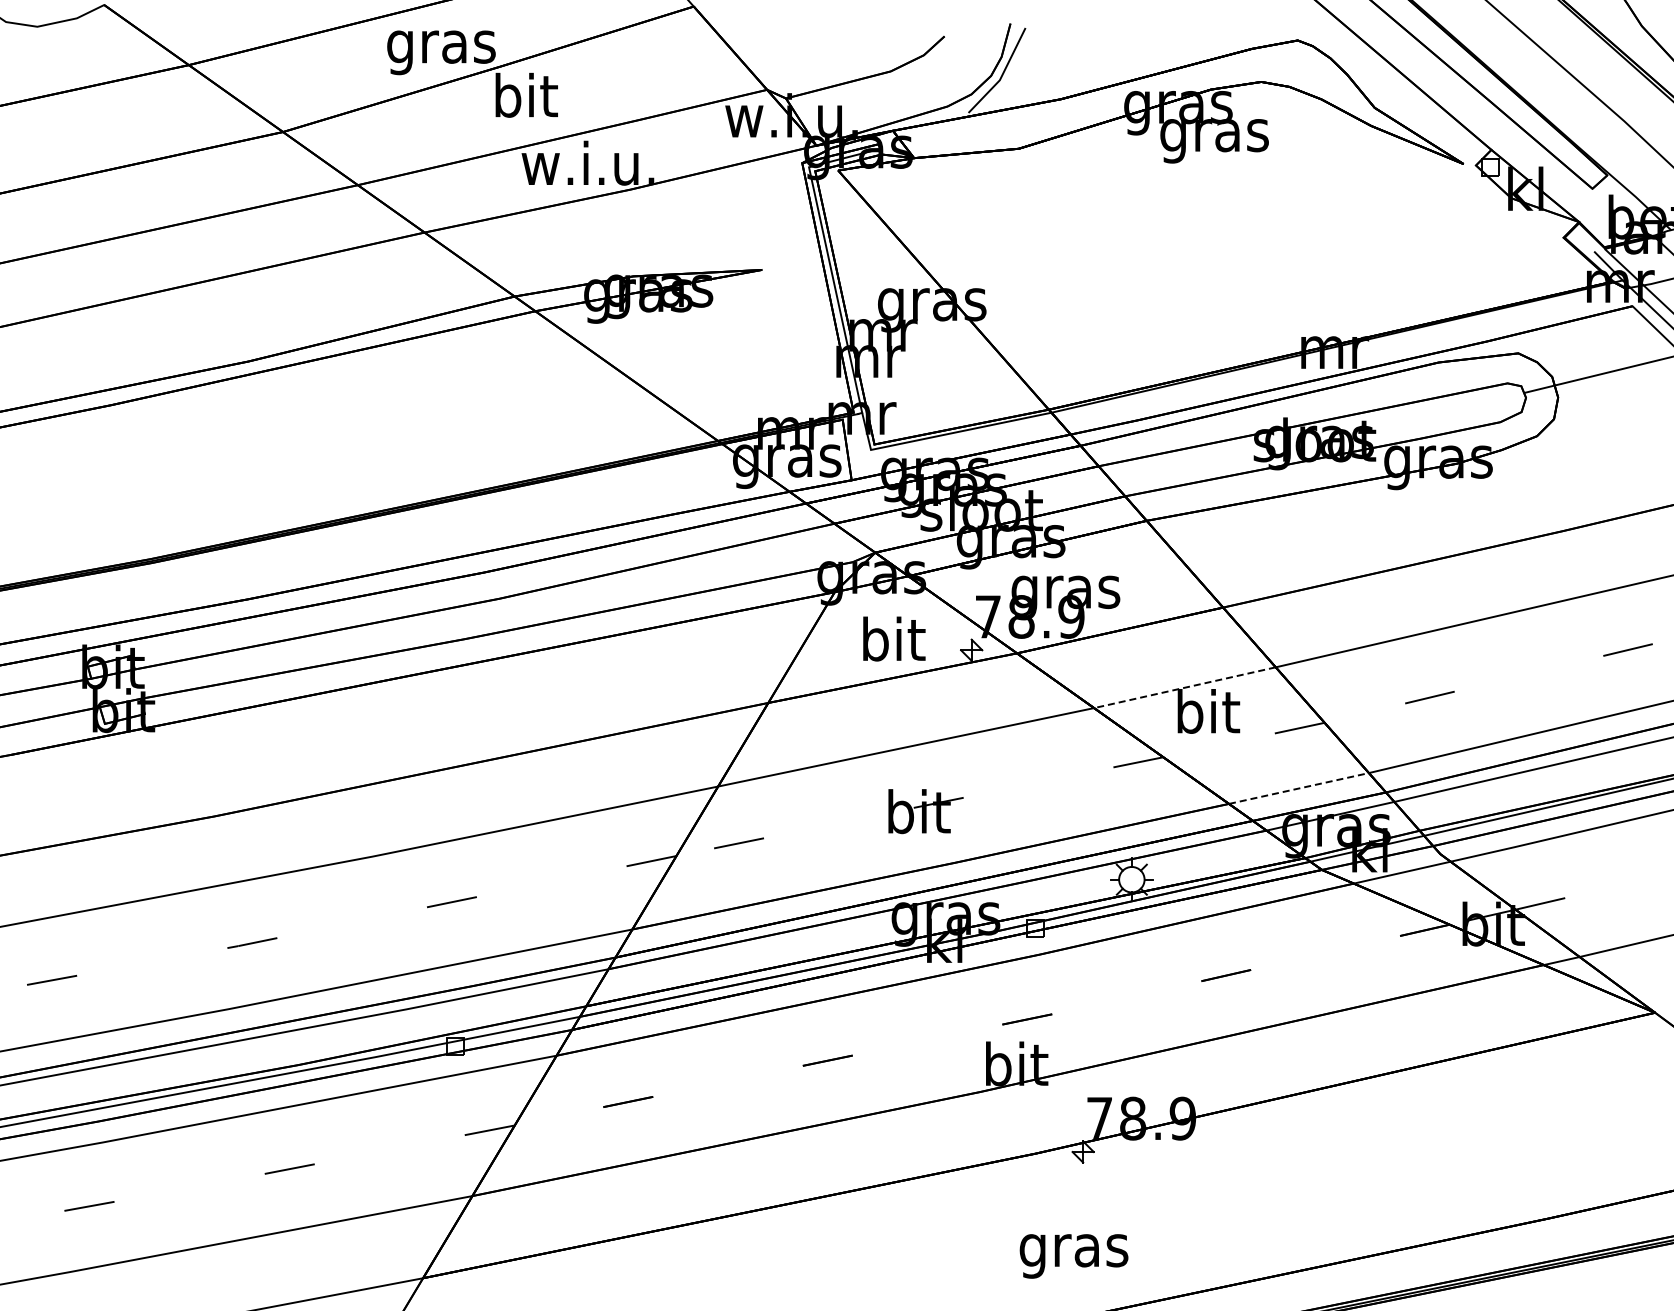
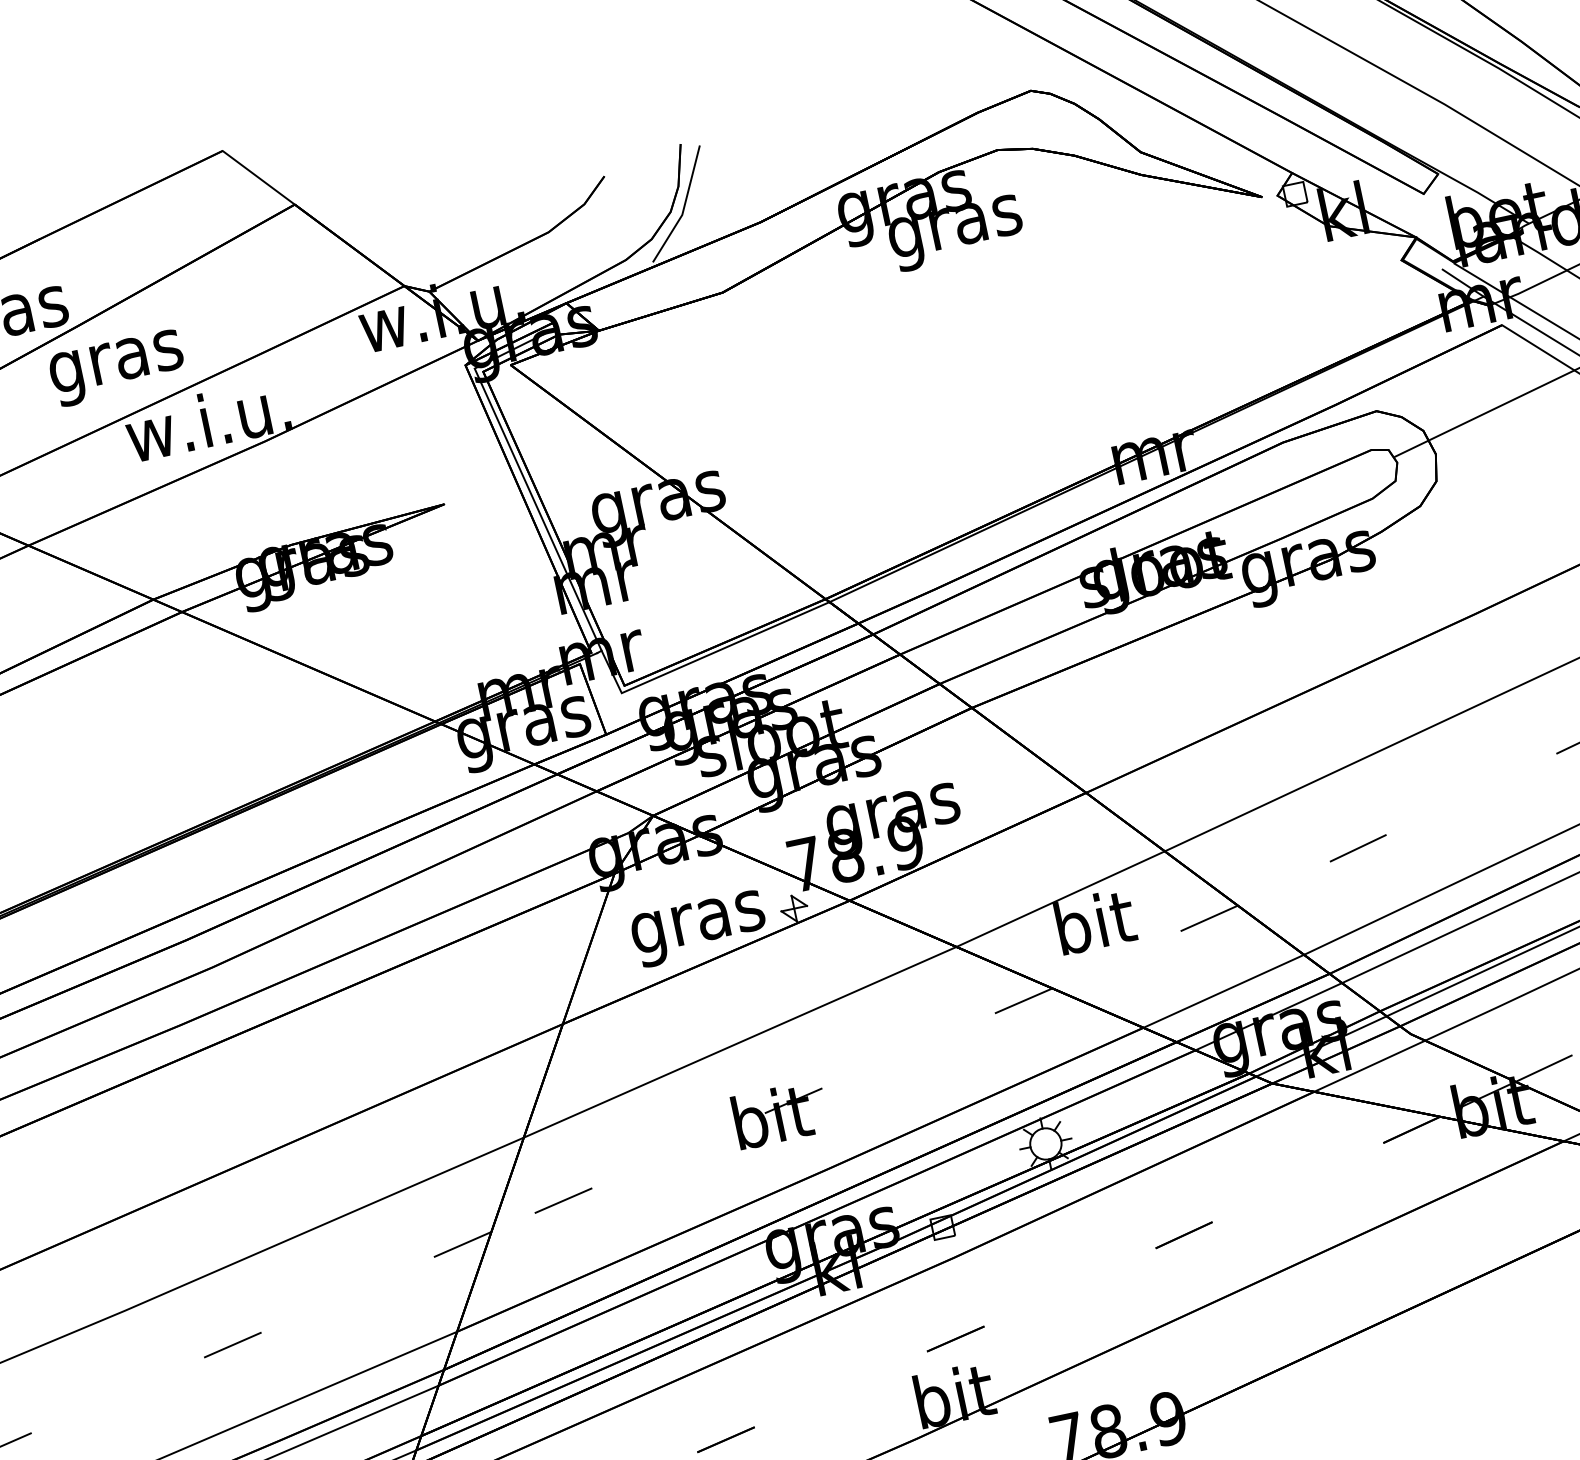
text: (525, 100) -> (116, 360), bit -> gras
text: (892, 644) -> (697, 921), bit -> gras
line: (1184, 687) -> (1060, 899), dashed -> solid
line: (1298, 788) -> (1223, 991), dashed -> solid

